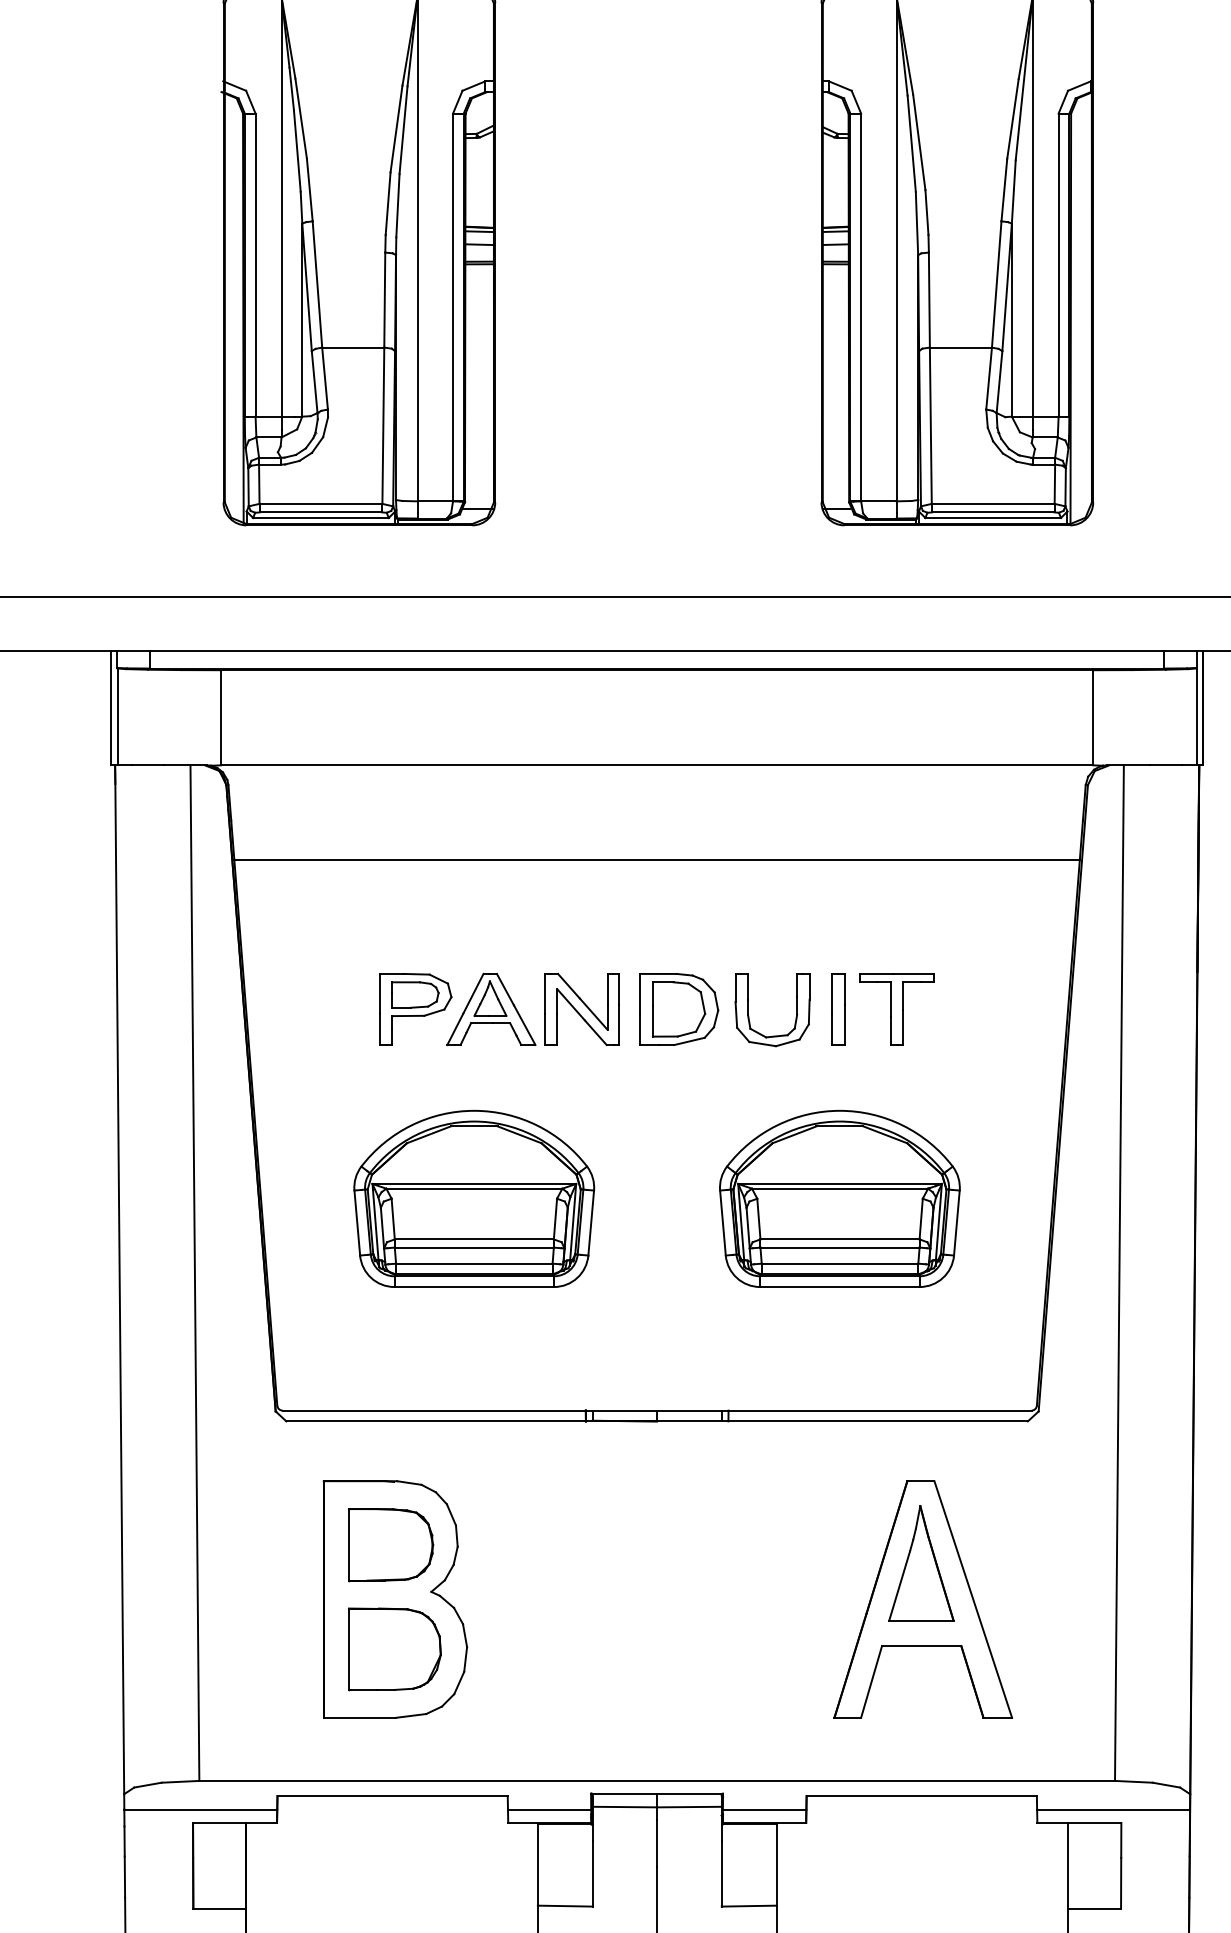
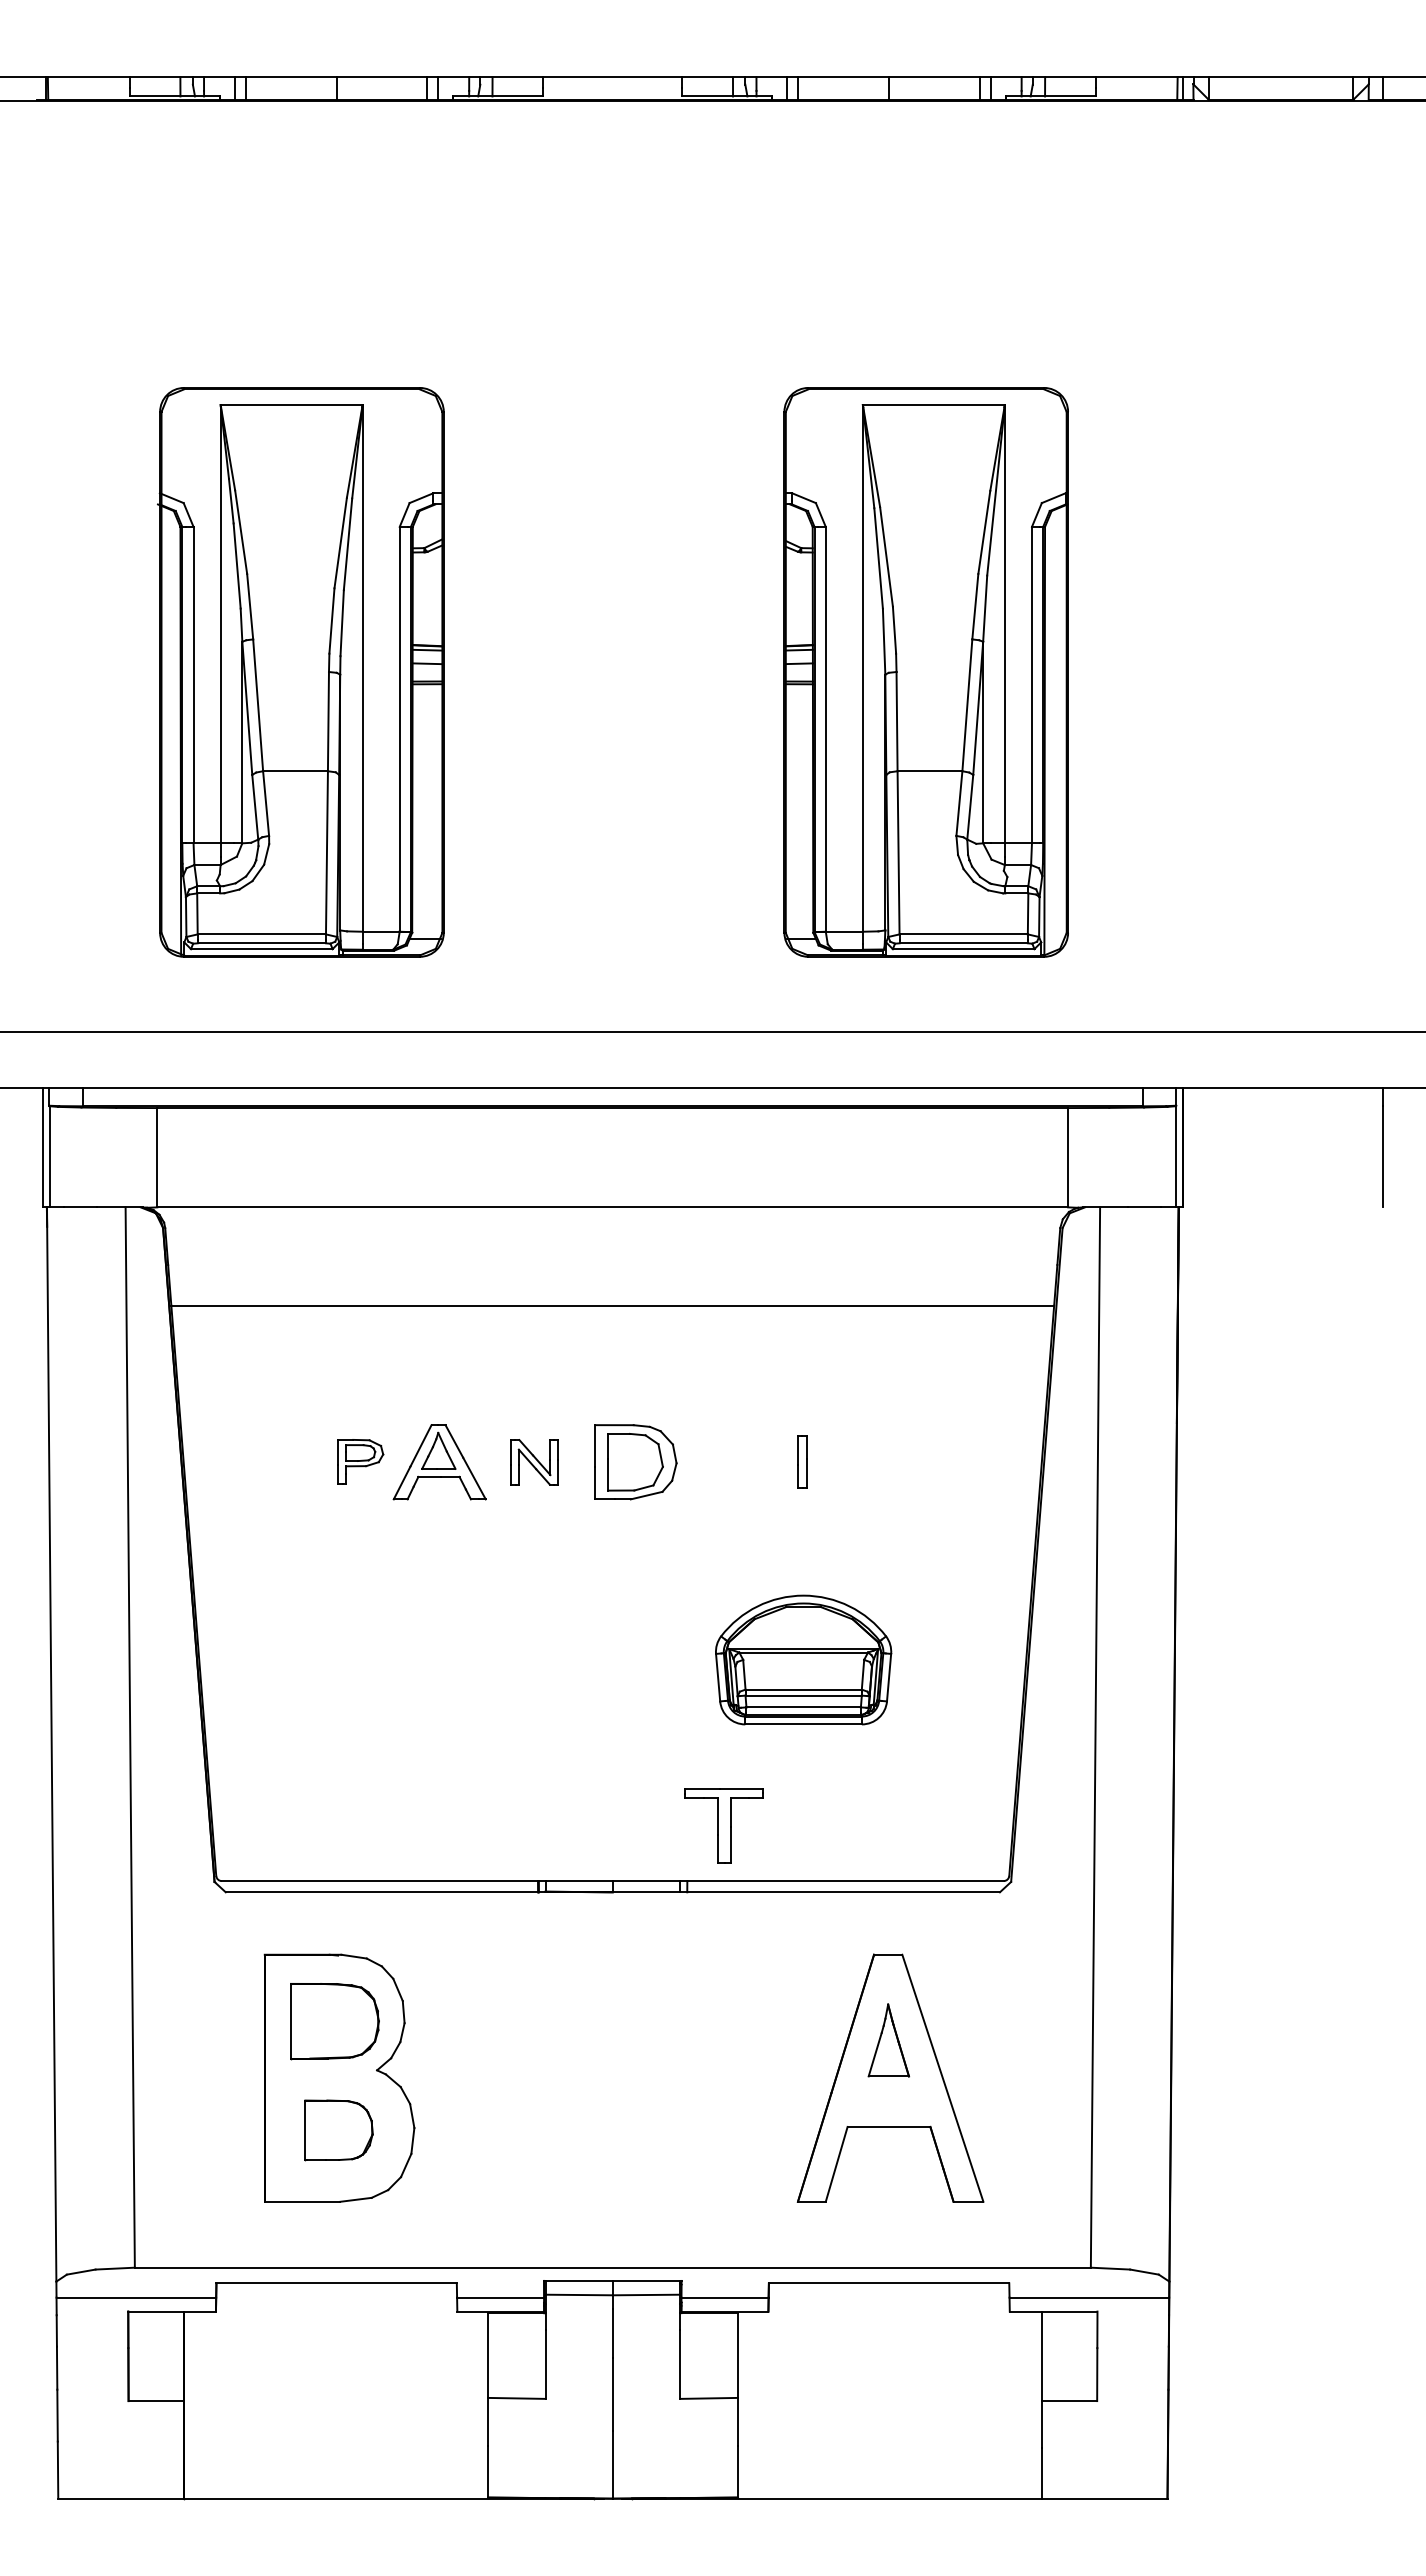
part: (415, 1008) -> (360, 1461), size x0.6
part: (838, 1008) -> (802, 1461), size x0.7
part: (896, 1008) -> (723, 1825), moved
part: (582, 1009) -> (534, 1462), size x0.6
part: (748, 1009) -> (708, 1462), removed
part: (473, 1198) -> (421, 1659), removed
part: (839, 1198) -> (803, 1659), size x0.7
part: (921, 1563) -> (888, 2040), size x0.6
part: (394, 1649) -> (338, 2130), size x0.7

